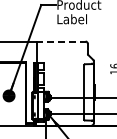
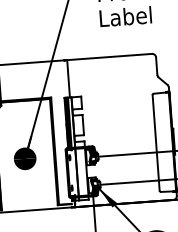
line: (60, 41) -> (108, 57), dashed -> solid

